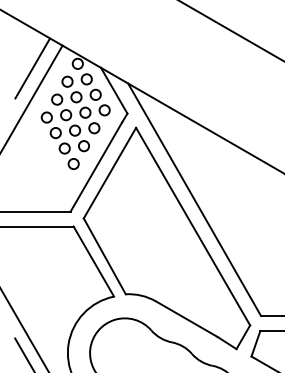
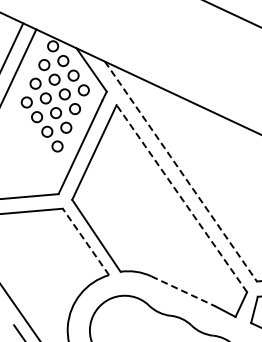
line: (194, 199) -> (180, 171), solid -> dashed
line: (192, 226) -> (181, 198), solid -> dashed
line: (93, 261) -> (85, 241), solid -> dashed
line: (186, 319) -> (183, 291), solid -> dashed

